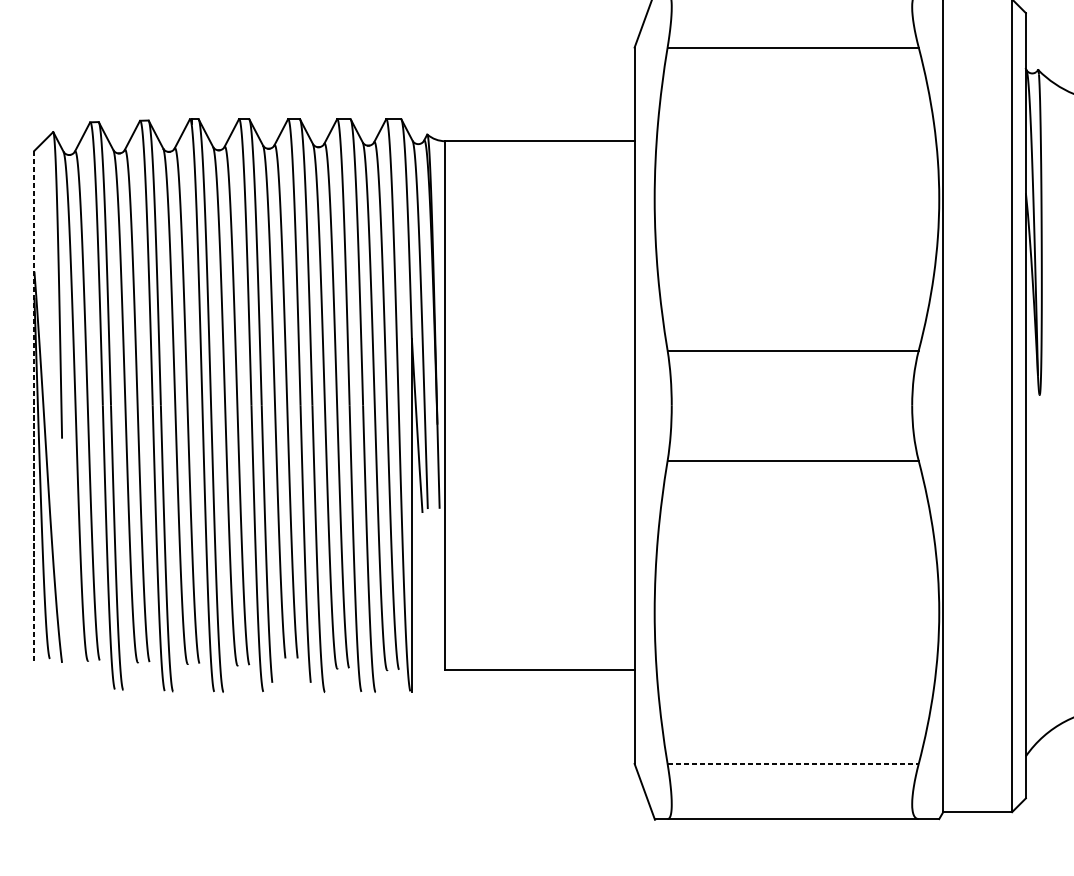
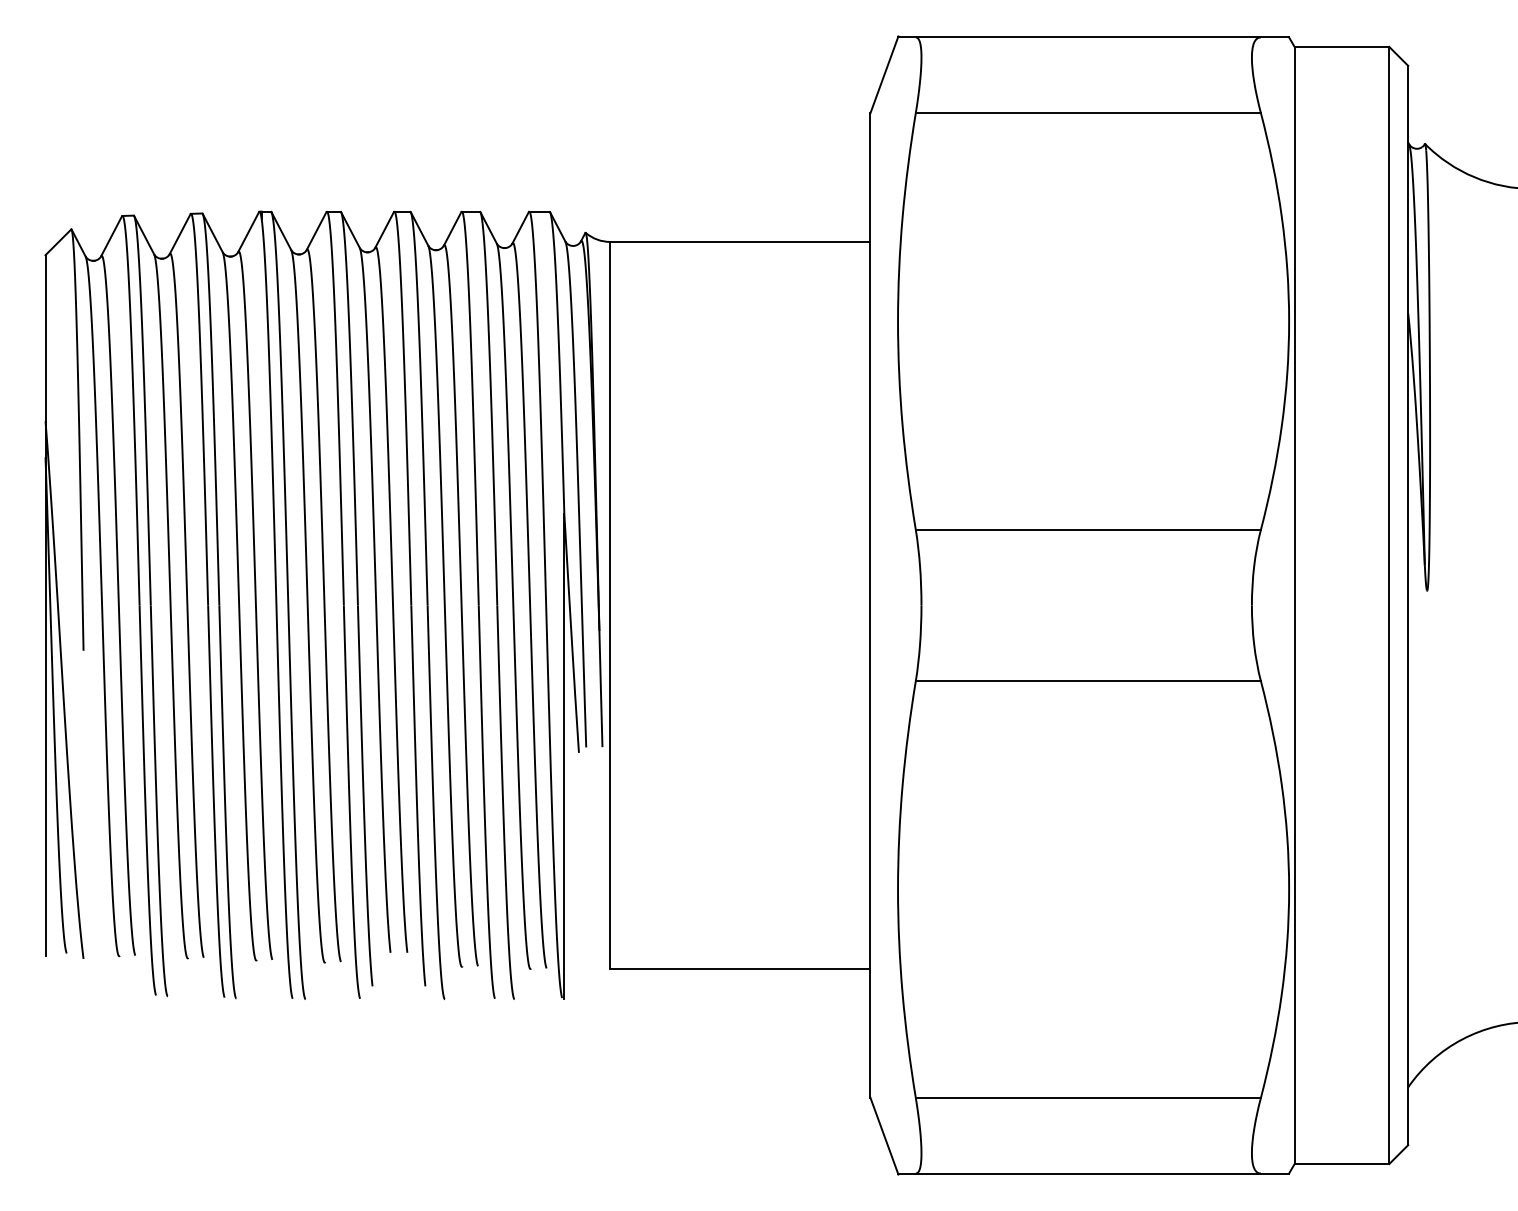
line: (34, 405) -> (45, 605), dashed -> solid
line: (793, 763) -> (1088, 1097), dashed -> solid

